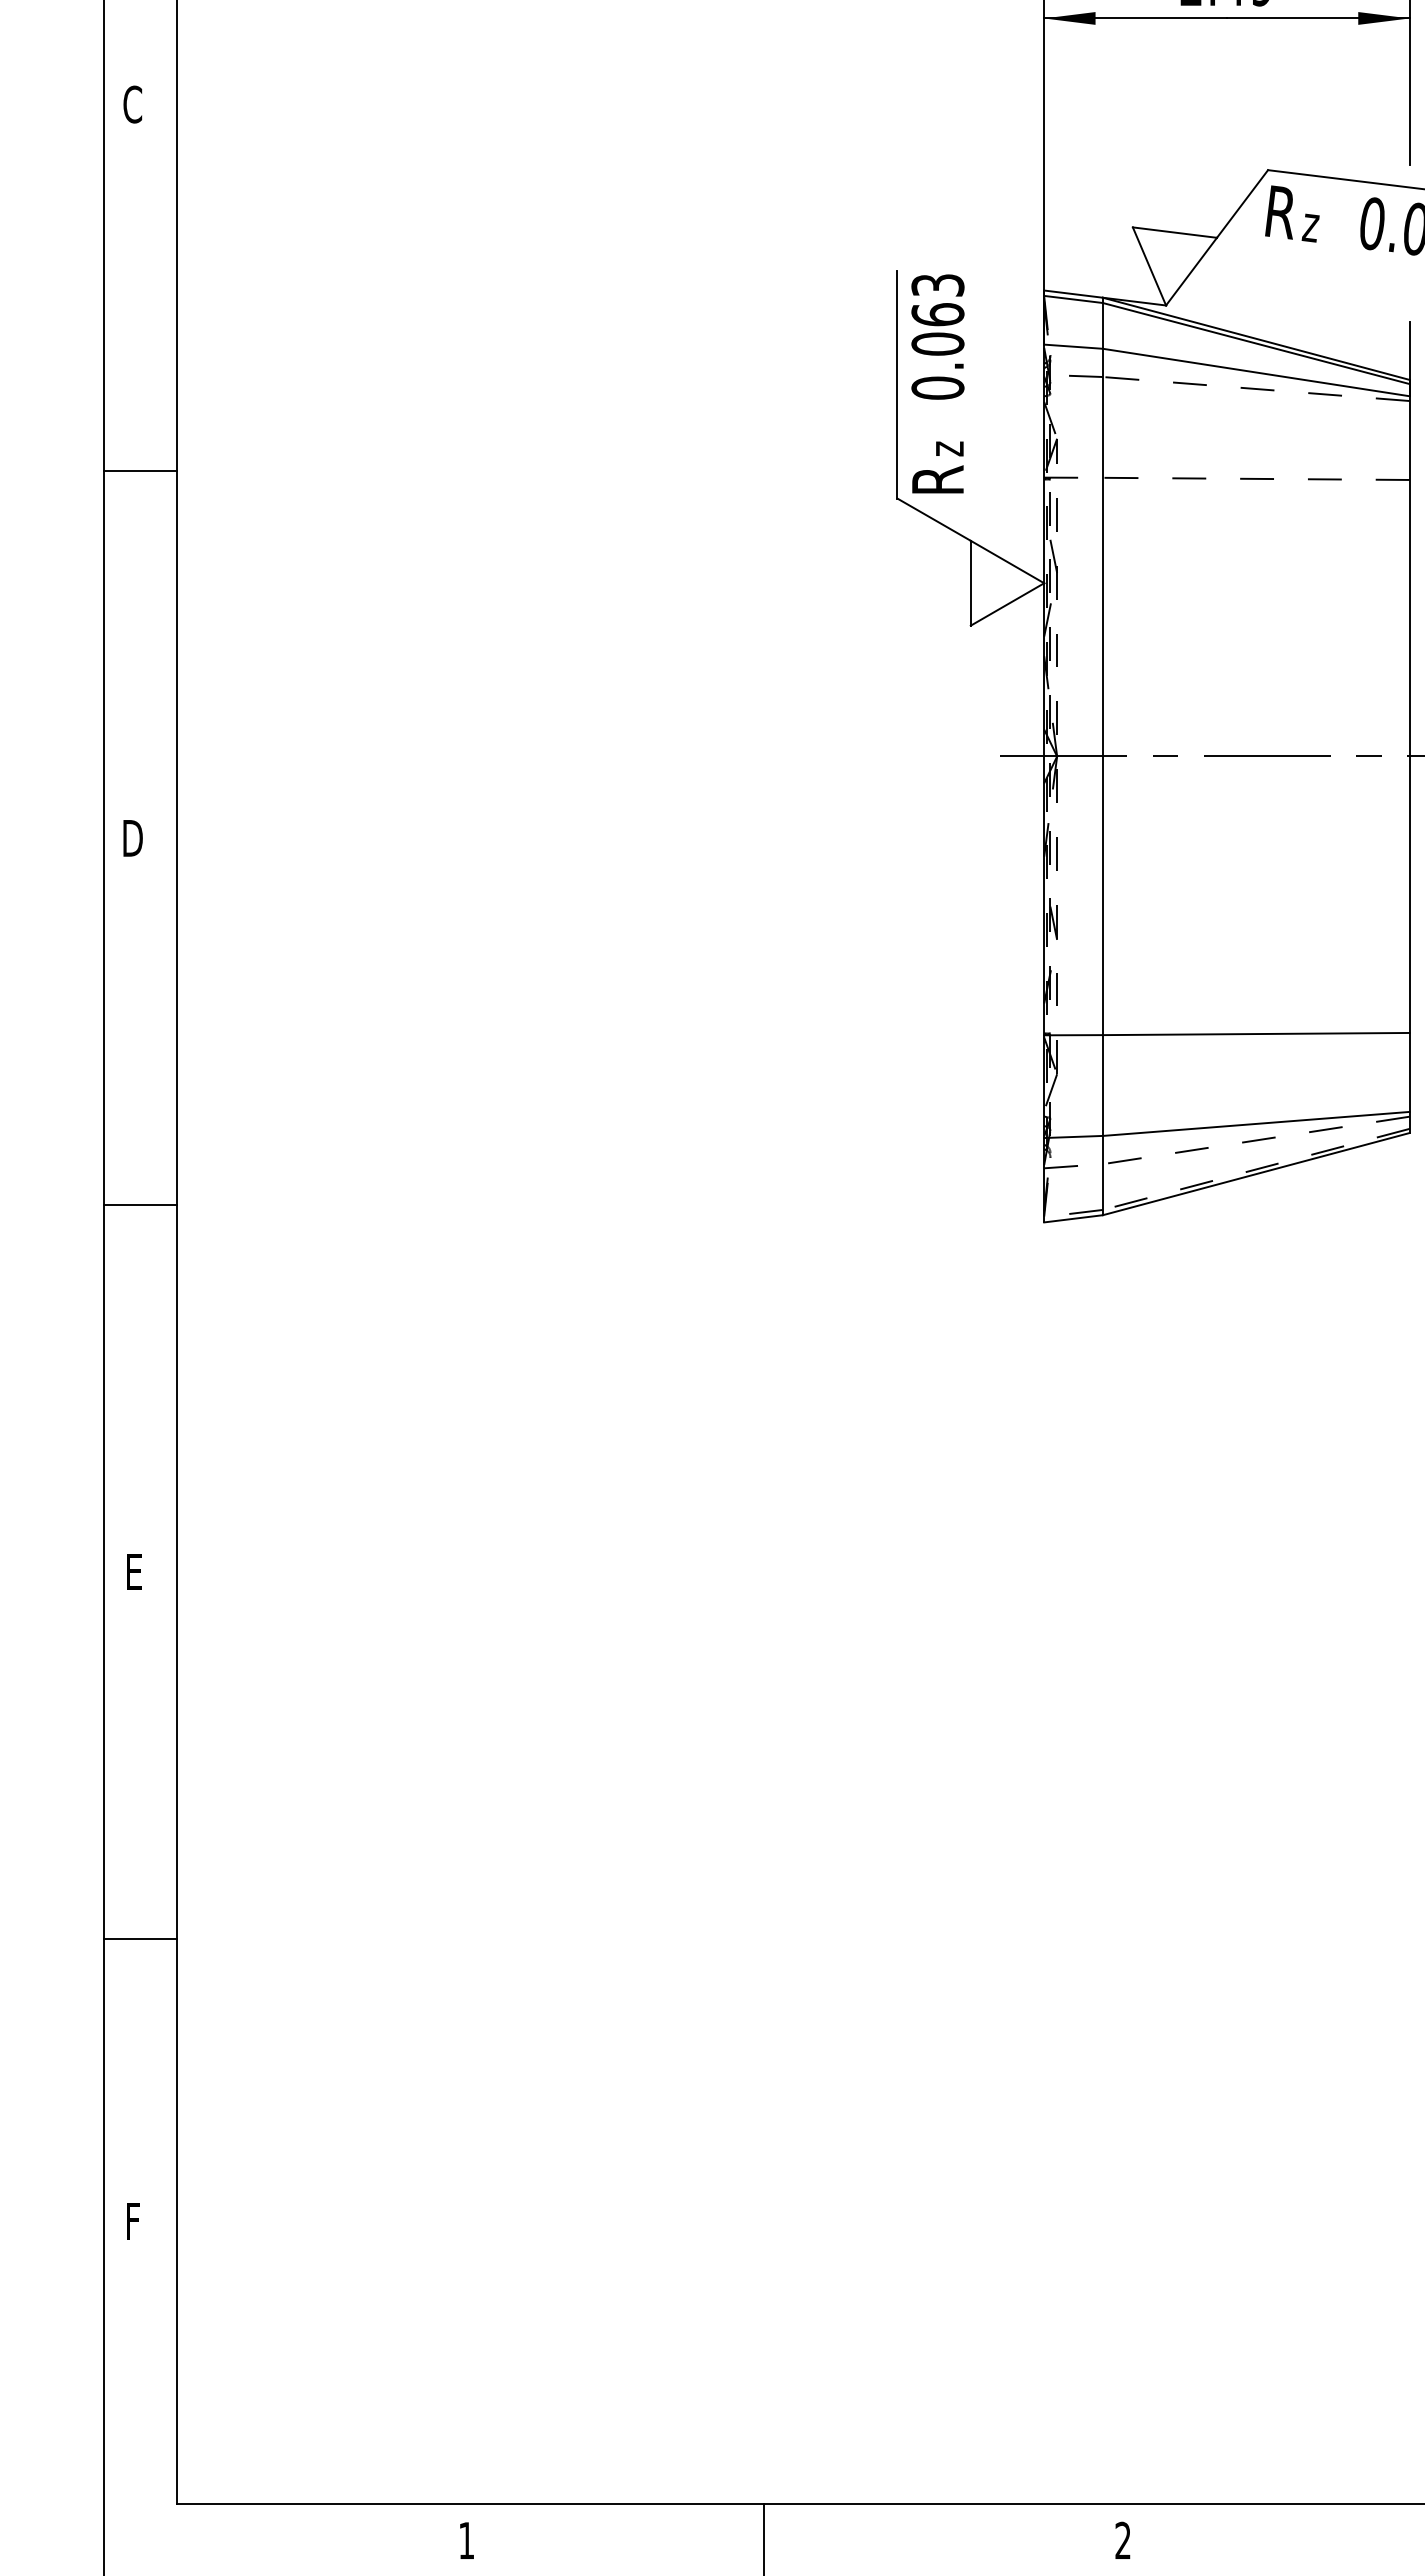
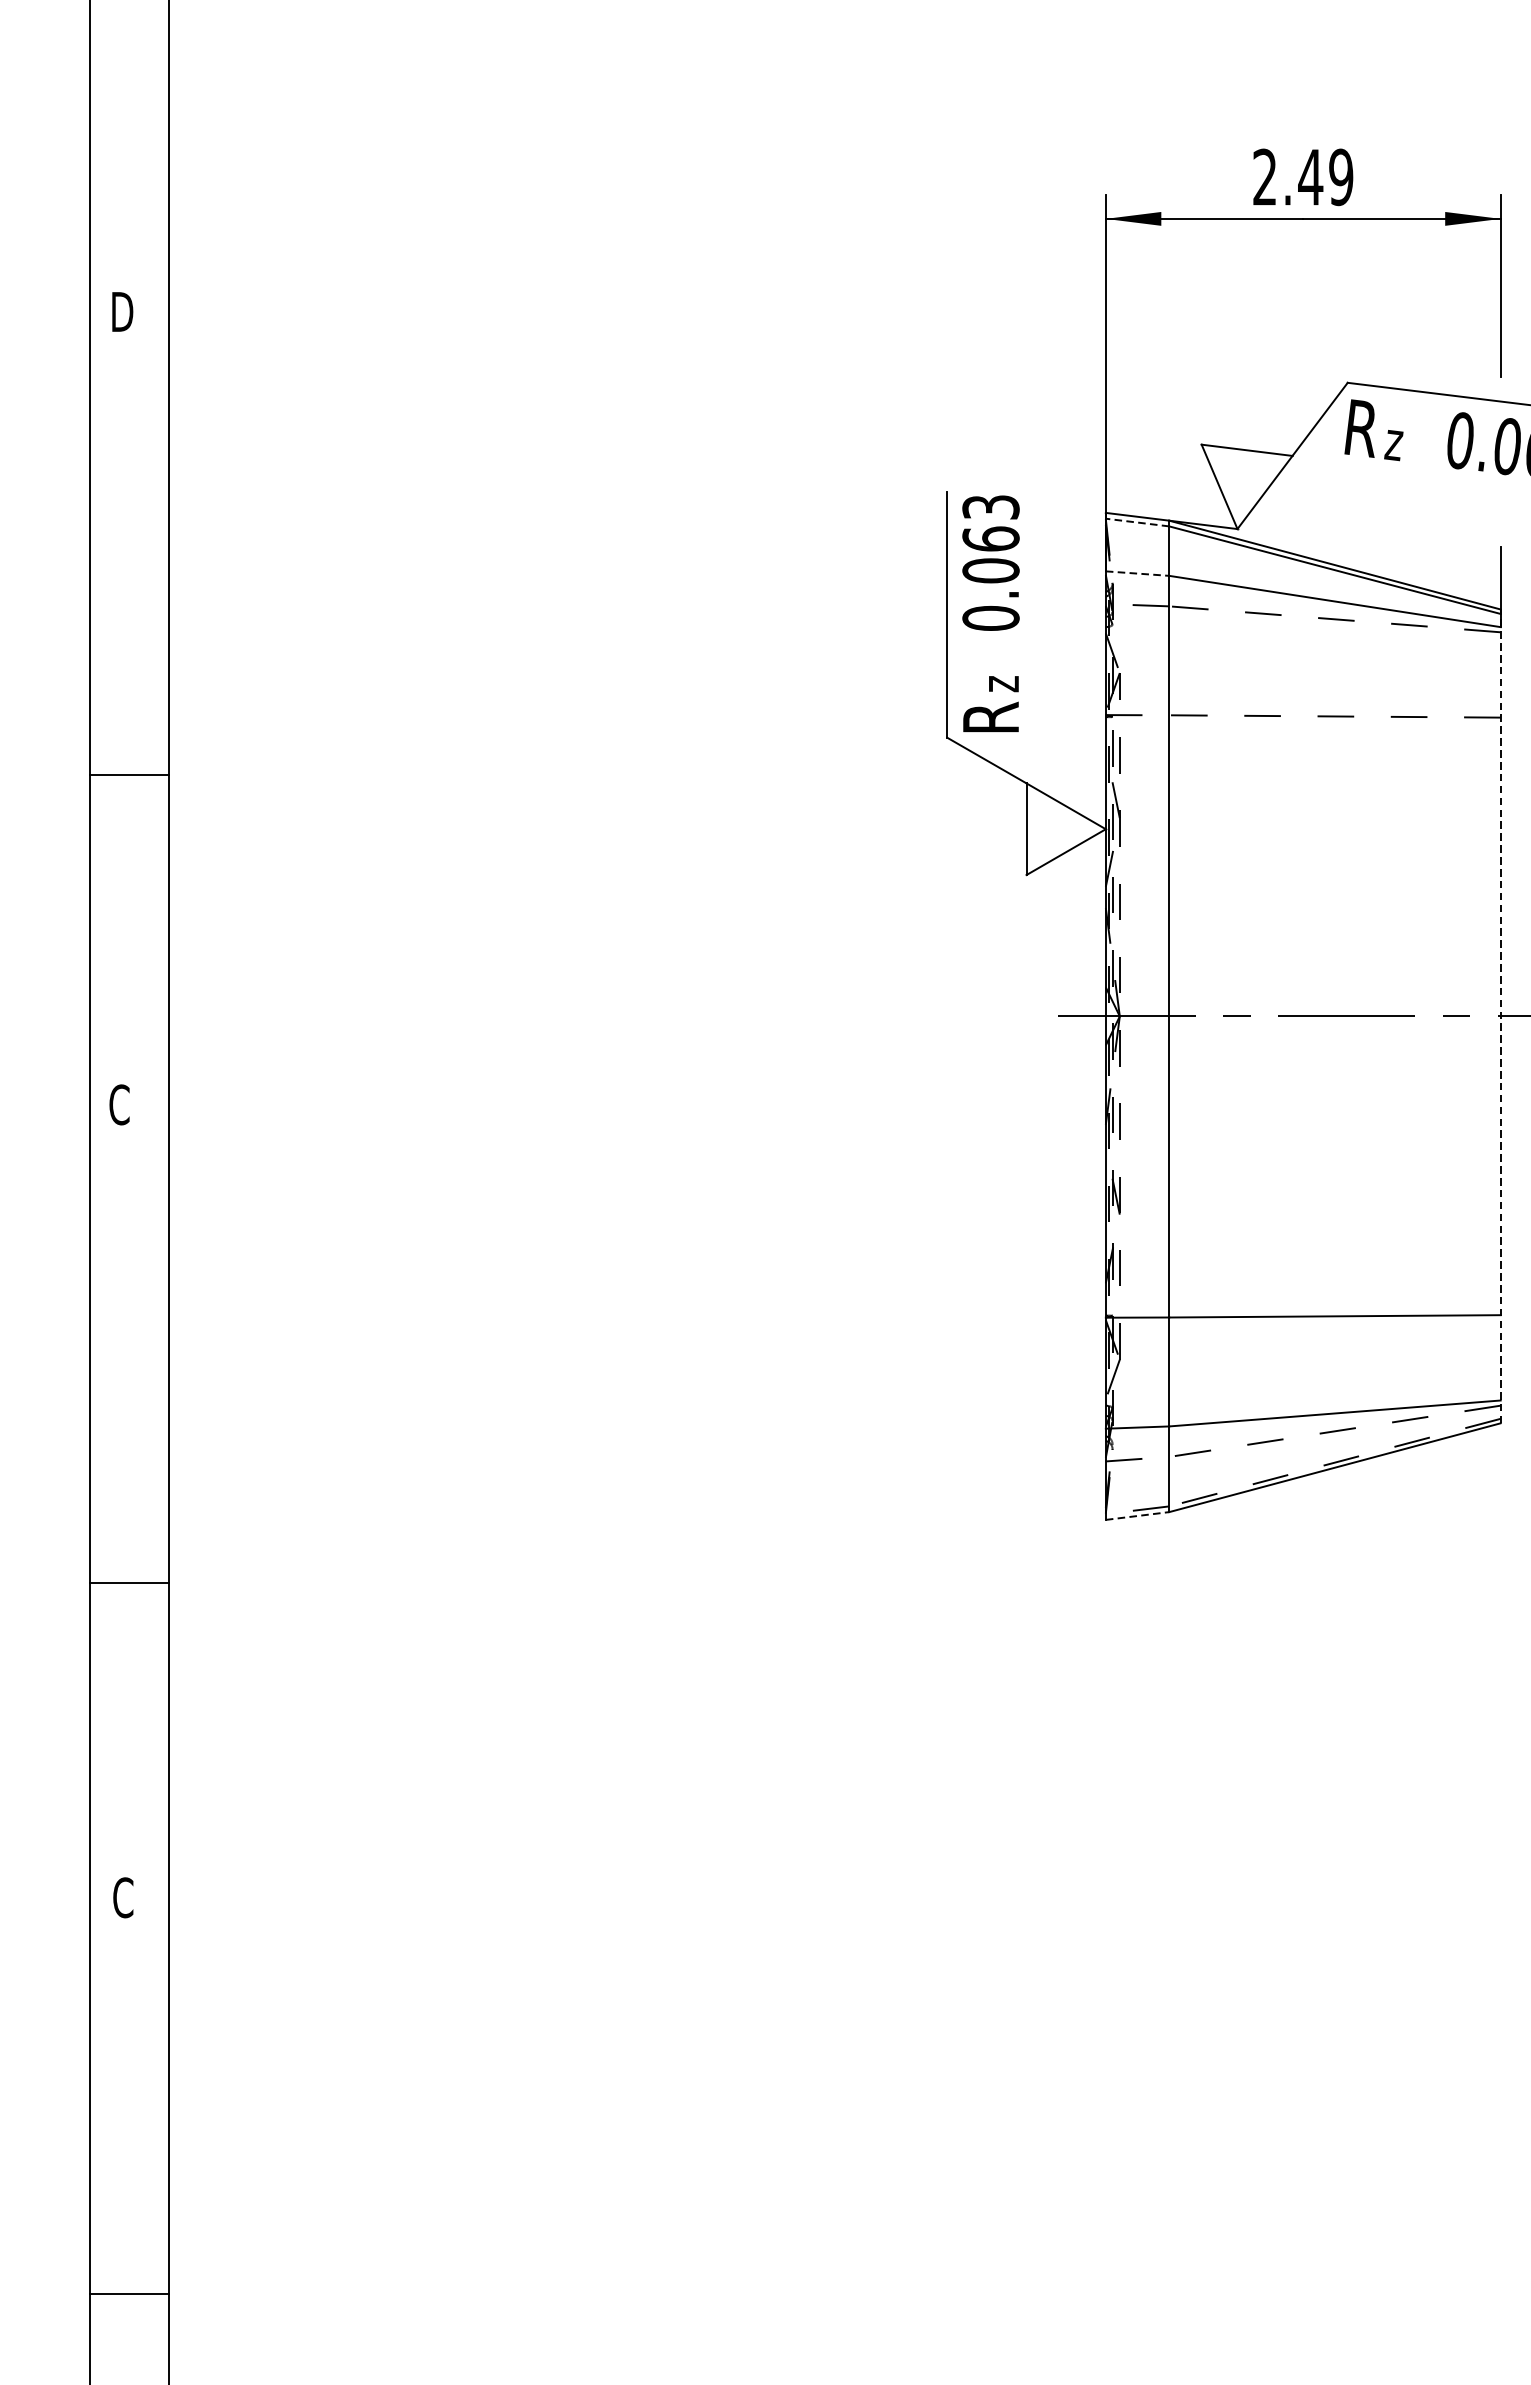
text: (133, 104) -> (121, 311), C -> D
line: (1073, 299) -> (1137, 522), solid -> dashed
line: (1074, 346) -> (1138, 573), solid -> dashed
line: (140, 471) -> (129, 775), moved
line: (1409, 756) -> (1500, 1016), solid -> dashed
text: (132, 838) -> (120, 1105), D -> C
line: (140, 1205) -> (129, 1583), moved
line: (1073, 1218) -> (1137, 1515), solid -> dashed
text: (134, 1572) -> (122, 1898), E -> C

